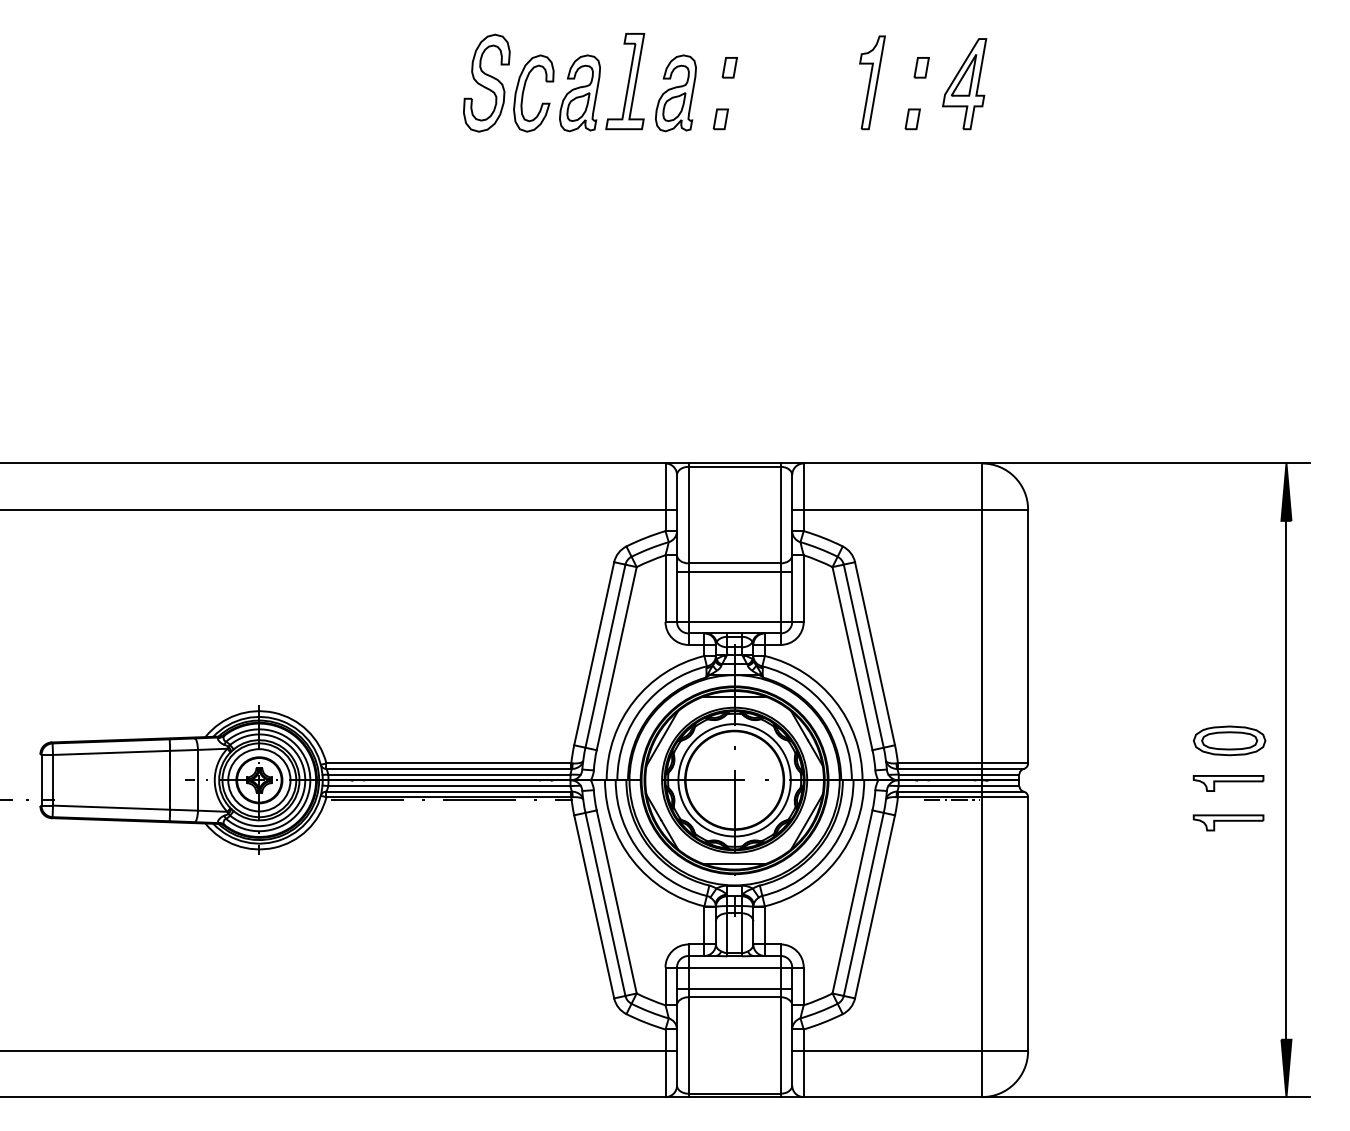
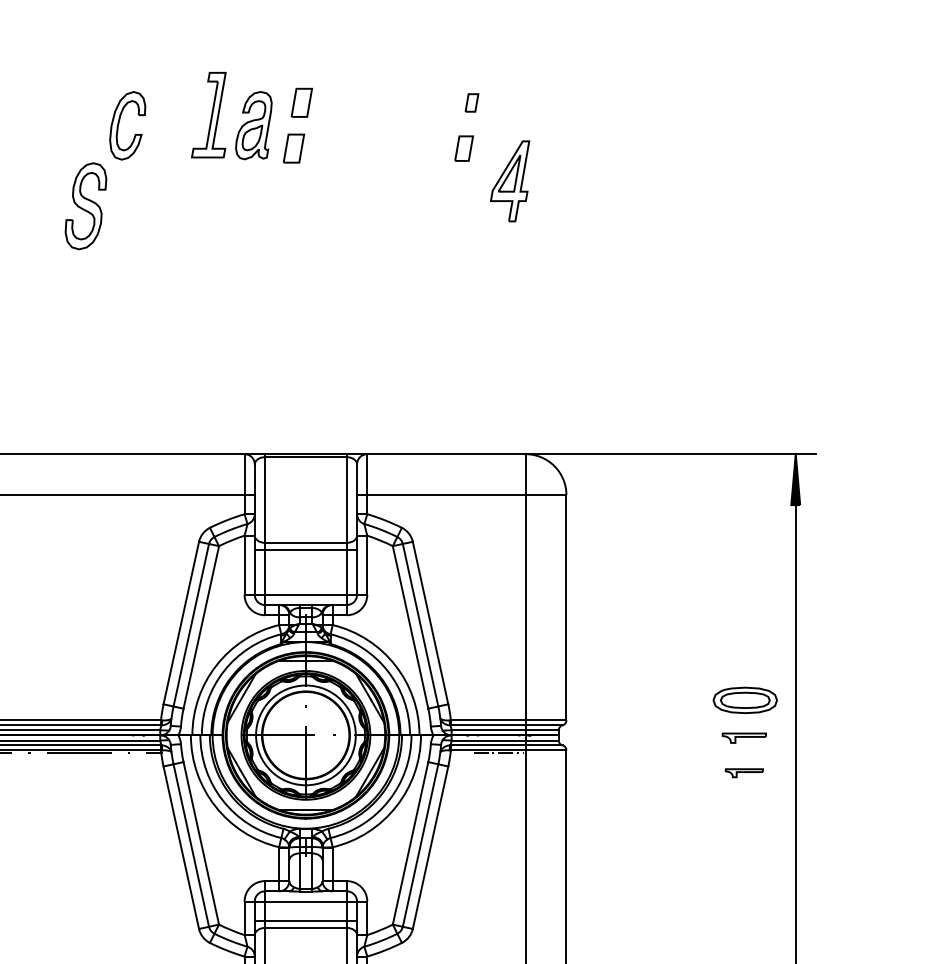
part: (729, 67) -> (301, 102), size x1.6
part: (486, 82) -> (85, 205), moved
part: (872, 82) -> (428, 116), removed
part: (964, 84) -> (509, 181), moved
part: (579, 93) -> (168, 125), removed
part: (720, 119) -> (293, 148), size x1.6
part: (912, 119) -> (463, 148), size x1.4
part: (1228, 783) -> (744, 738), size x0.7
part: (1228, 822) -> (744, 772), size x0.6

